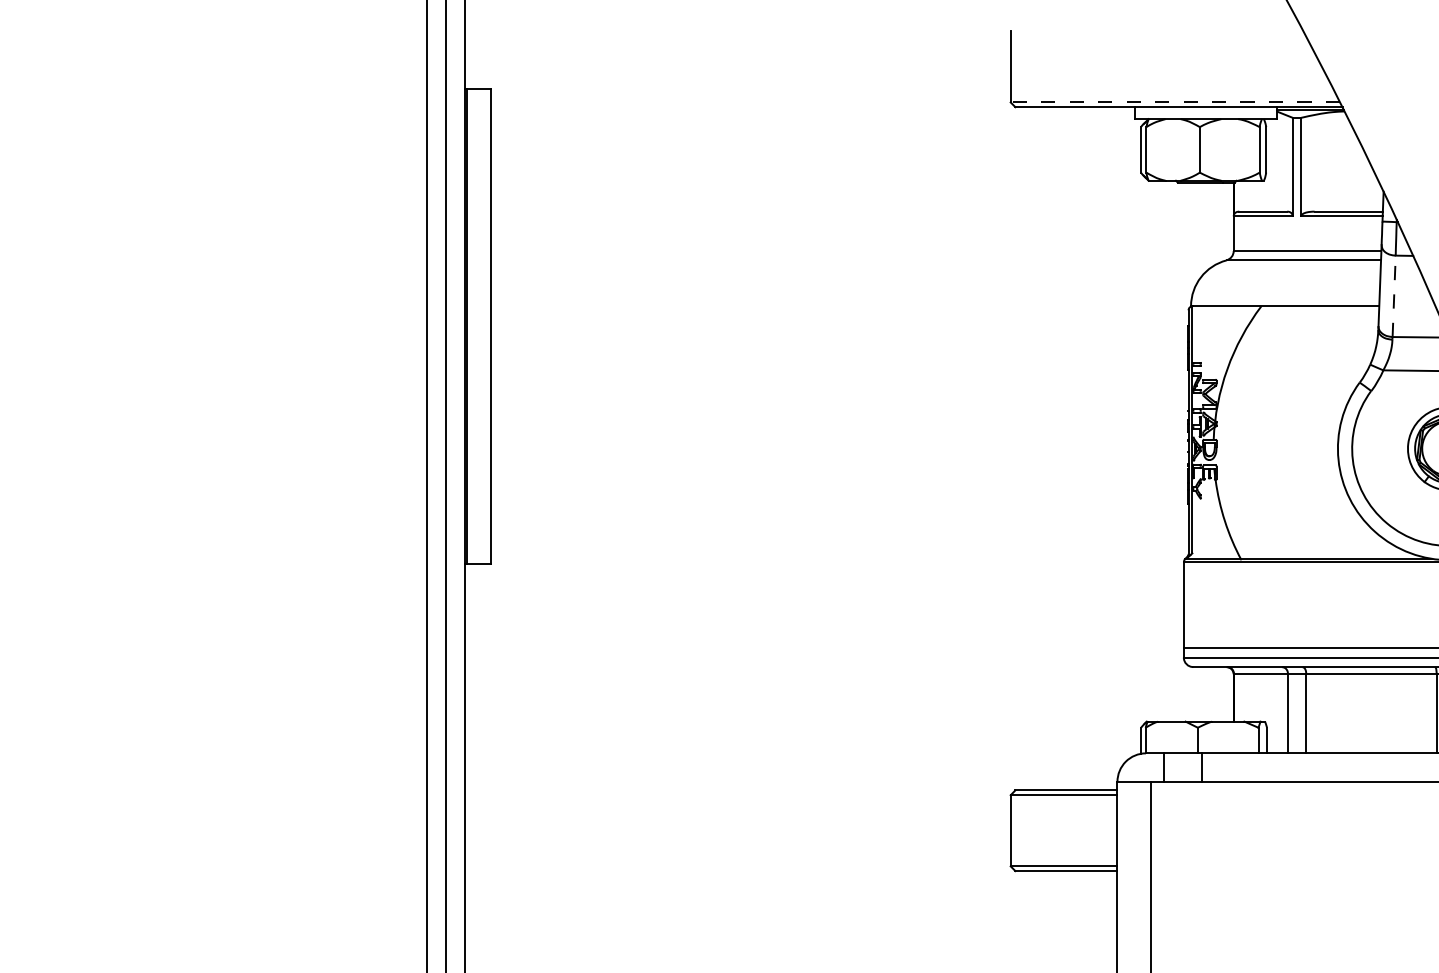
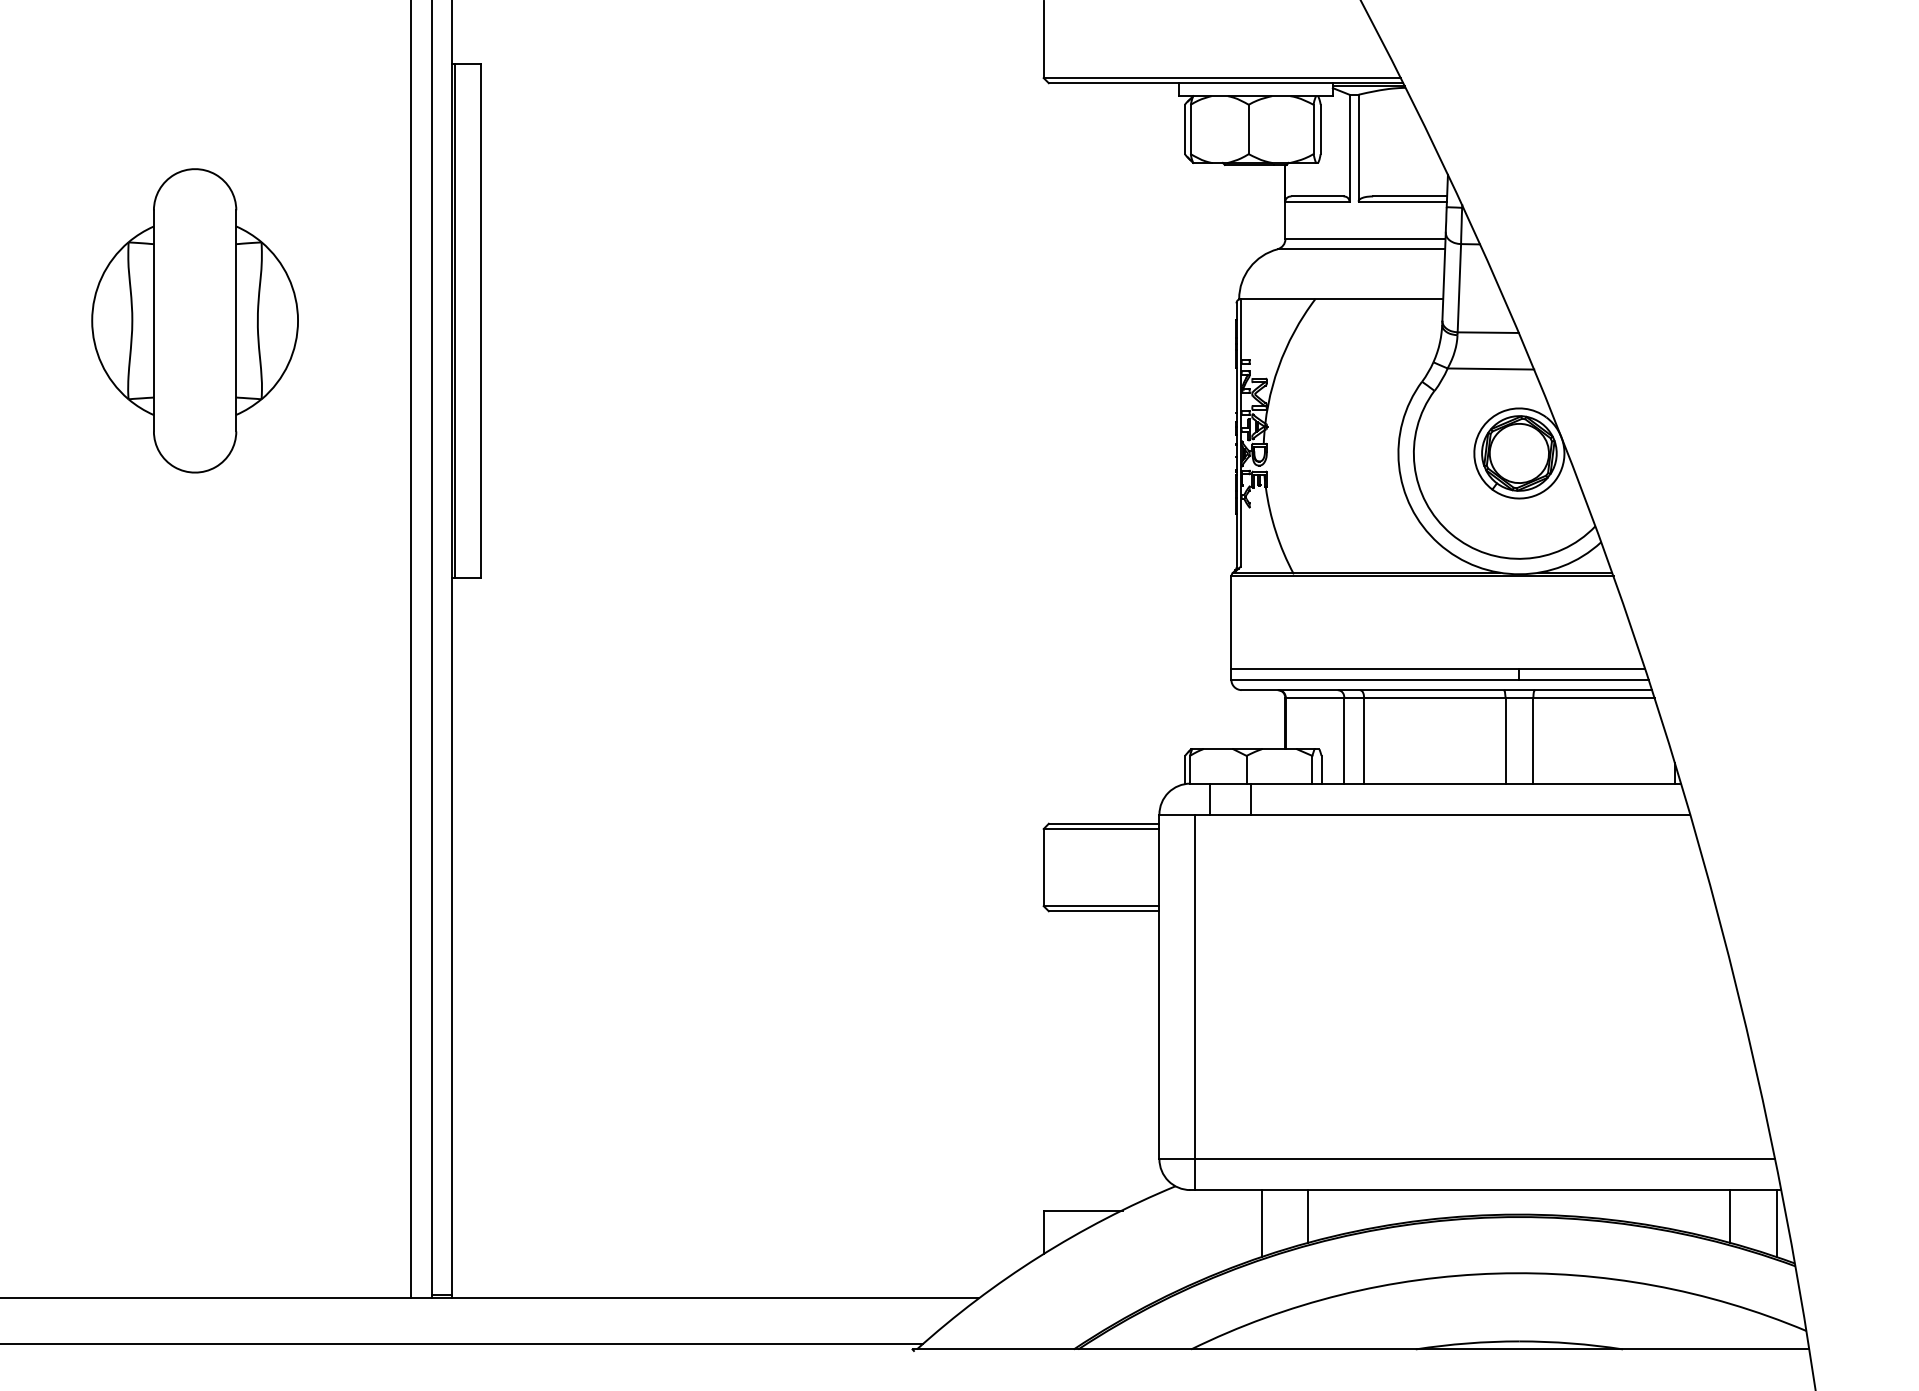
line: (1175, 102) -> (1222, 78), dashed -> solid
line: (1394, 295) -> (1459, 287), dashed -> solid
part: (227, 326) -> (194, 320), added

